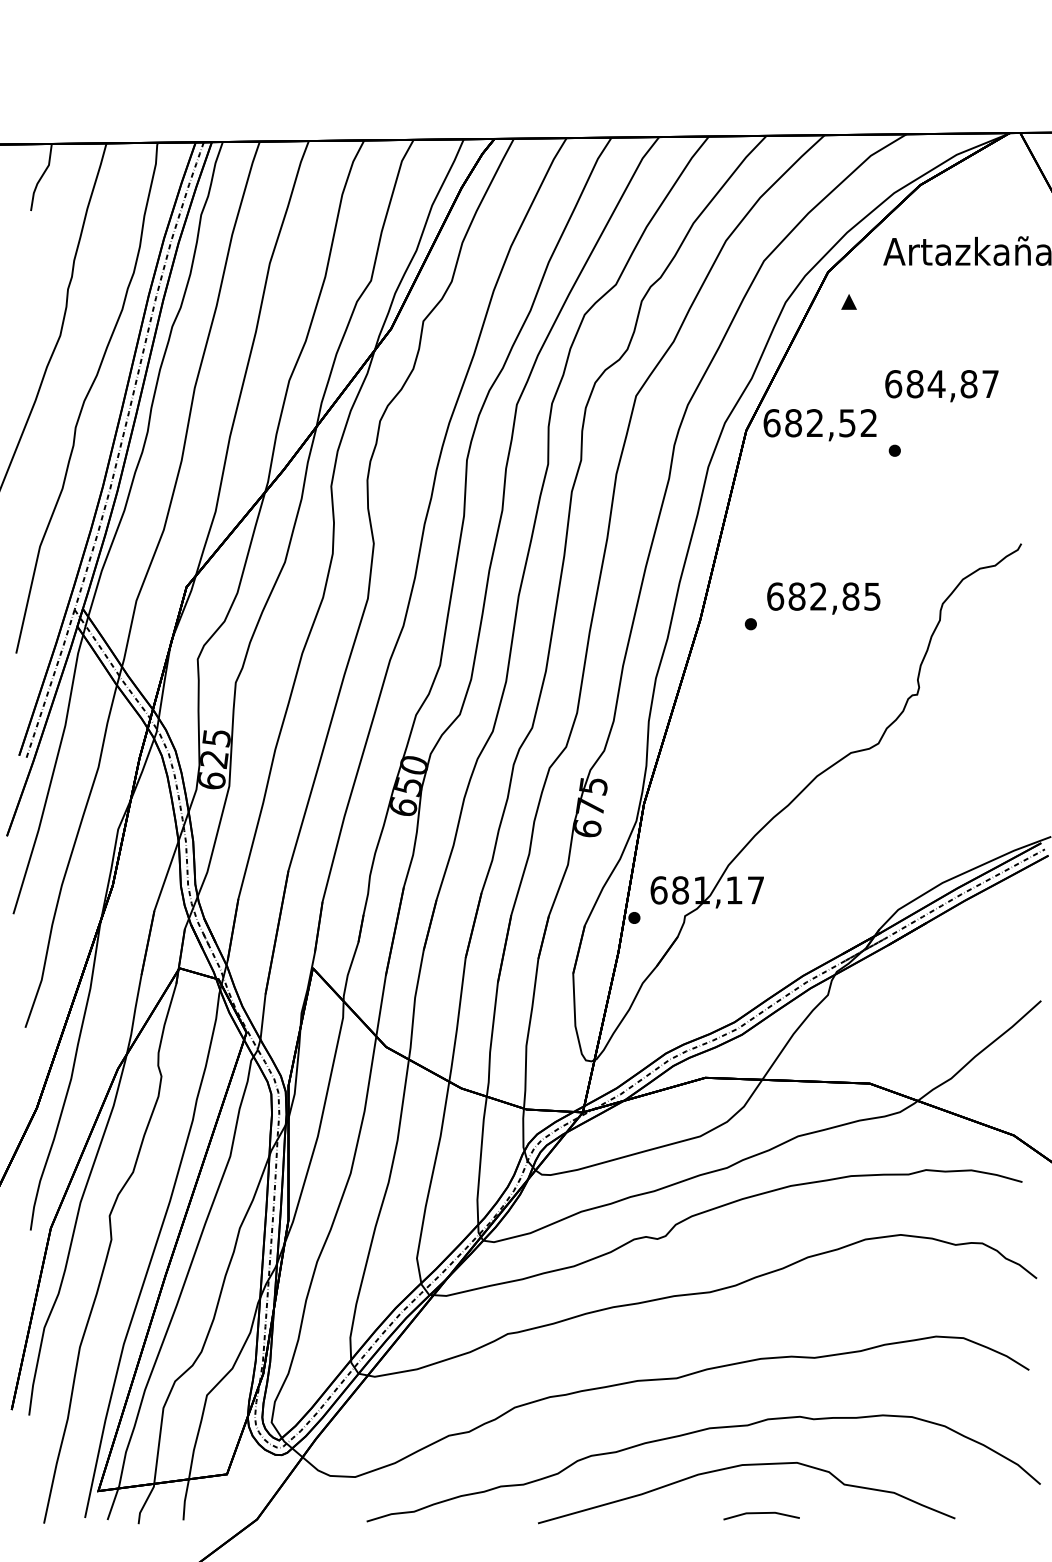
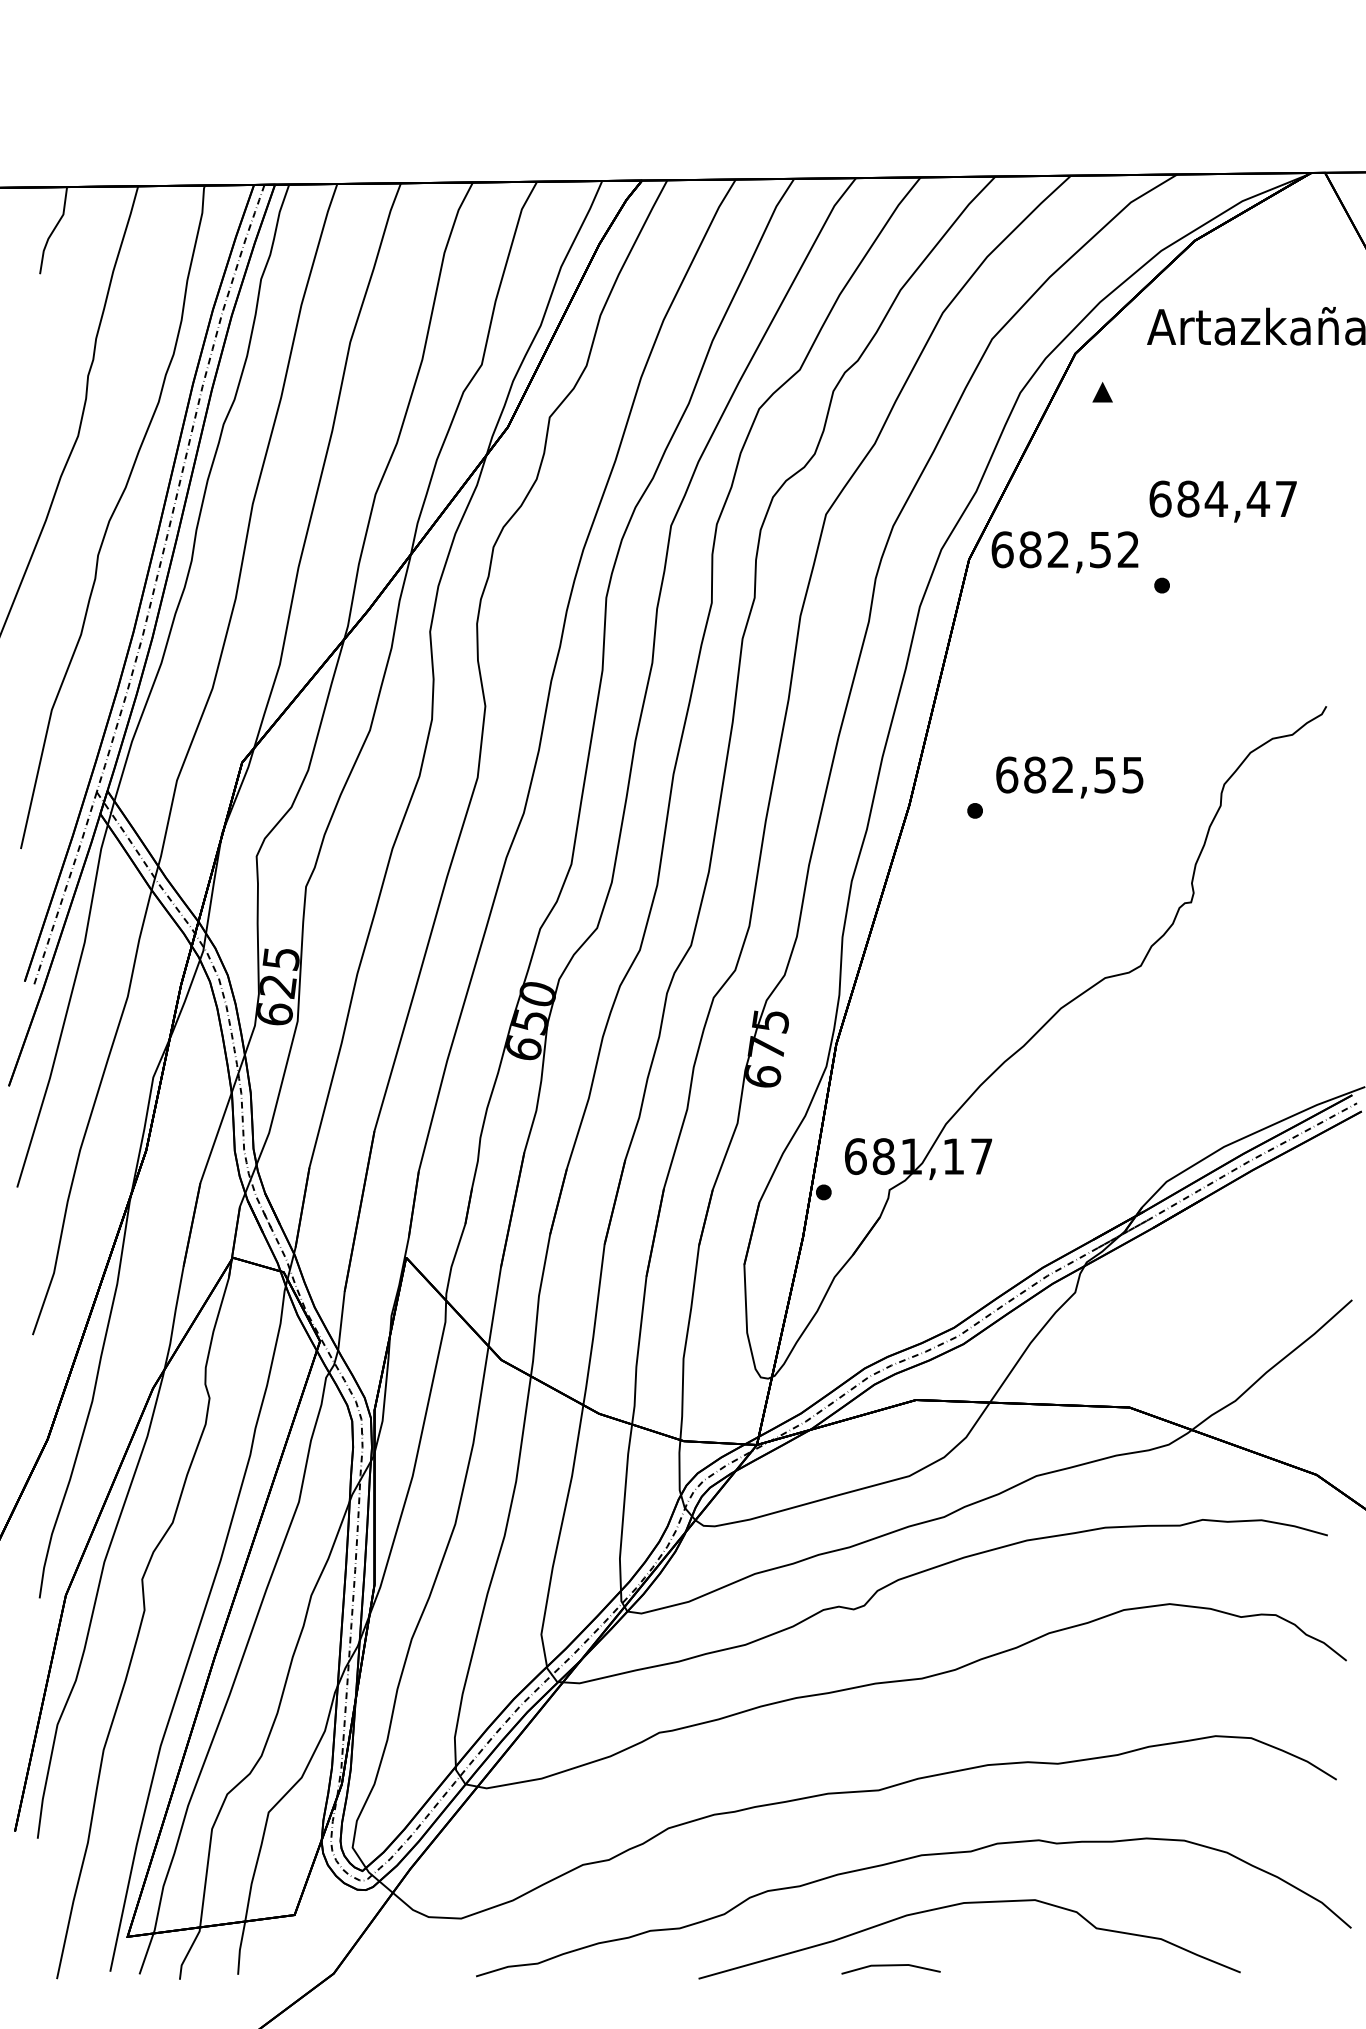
text: (969, 383) -> (1258, 498), 684,87 -> 684,47
text: (851, 596) -> (1105, 774), 682,85 -> 682,55
line: (761, 1513) -> (890, 1966), moved

